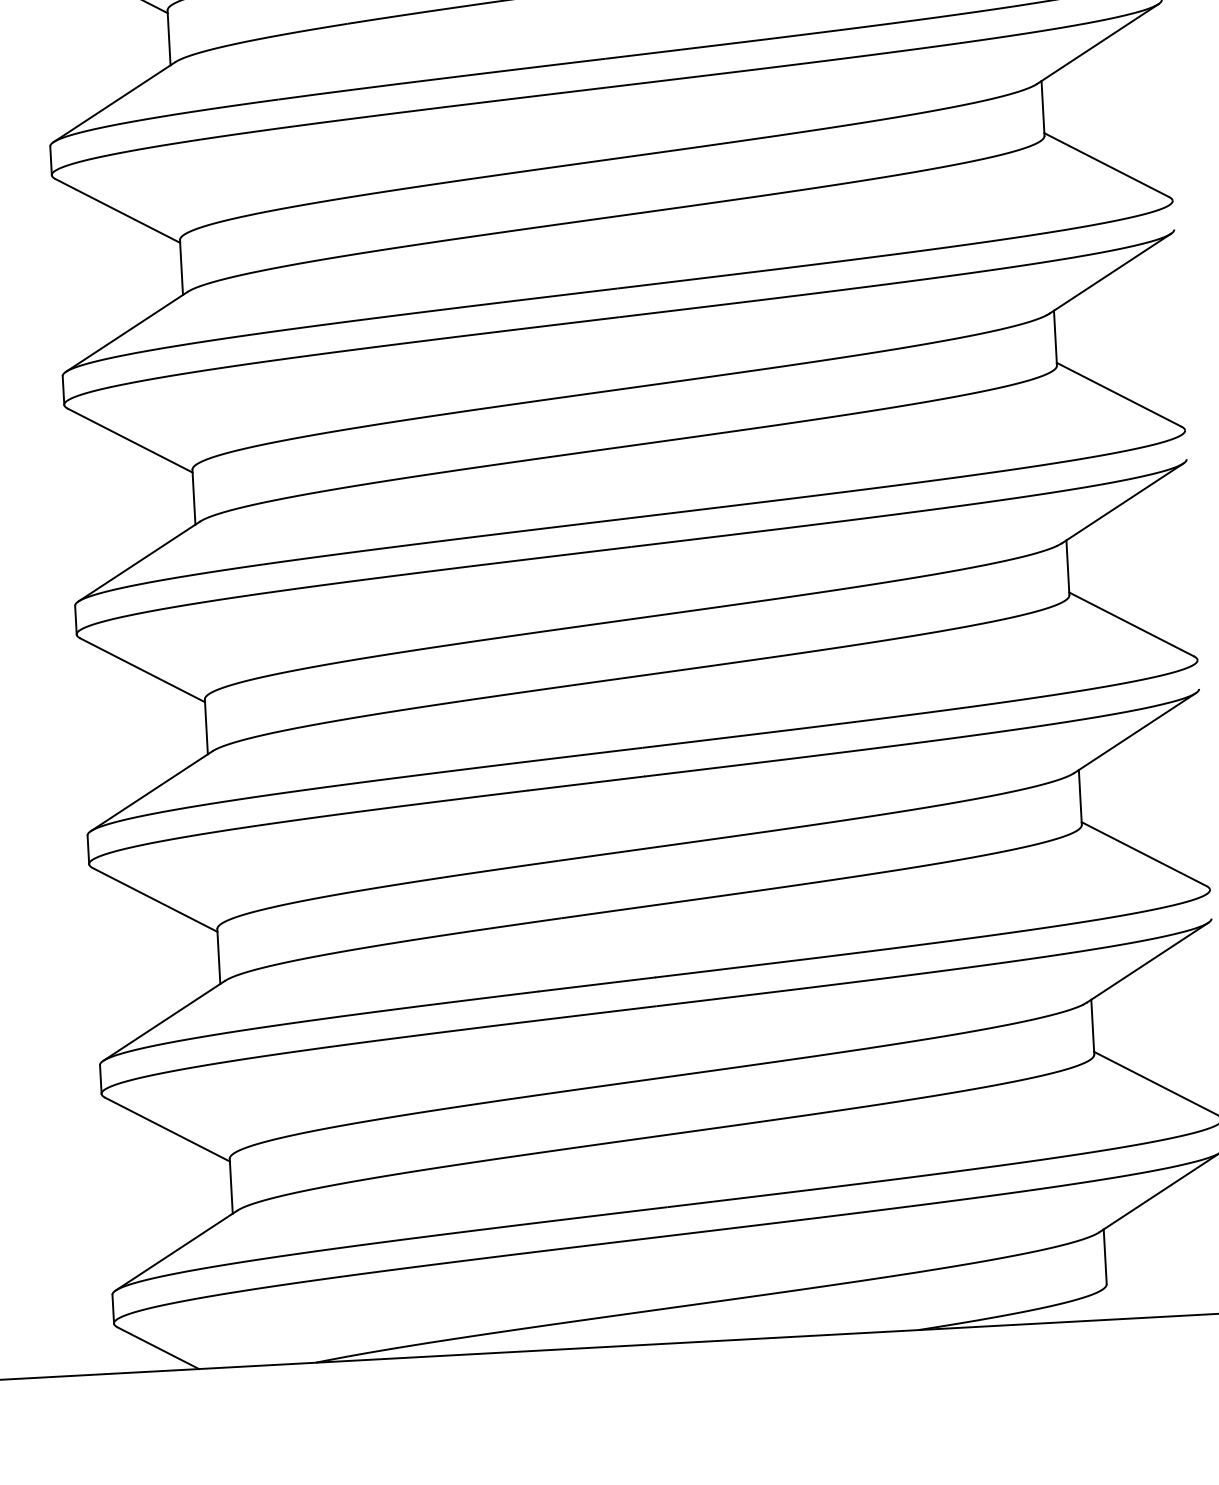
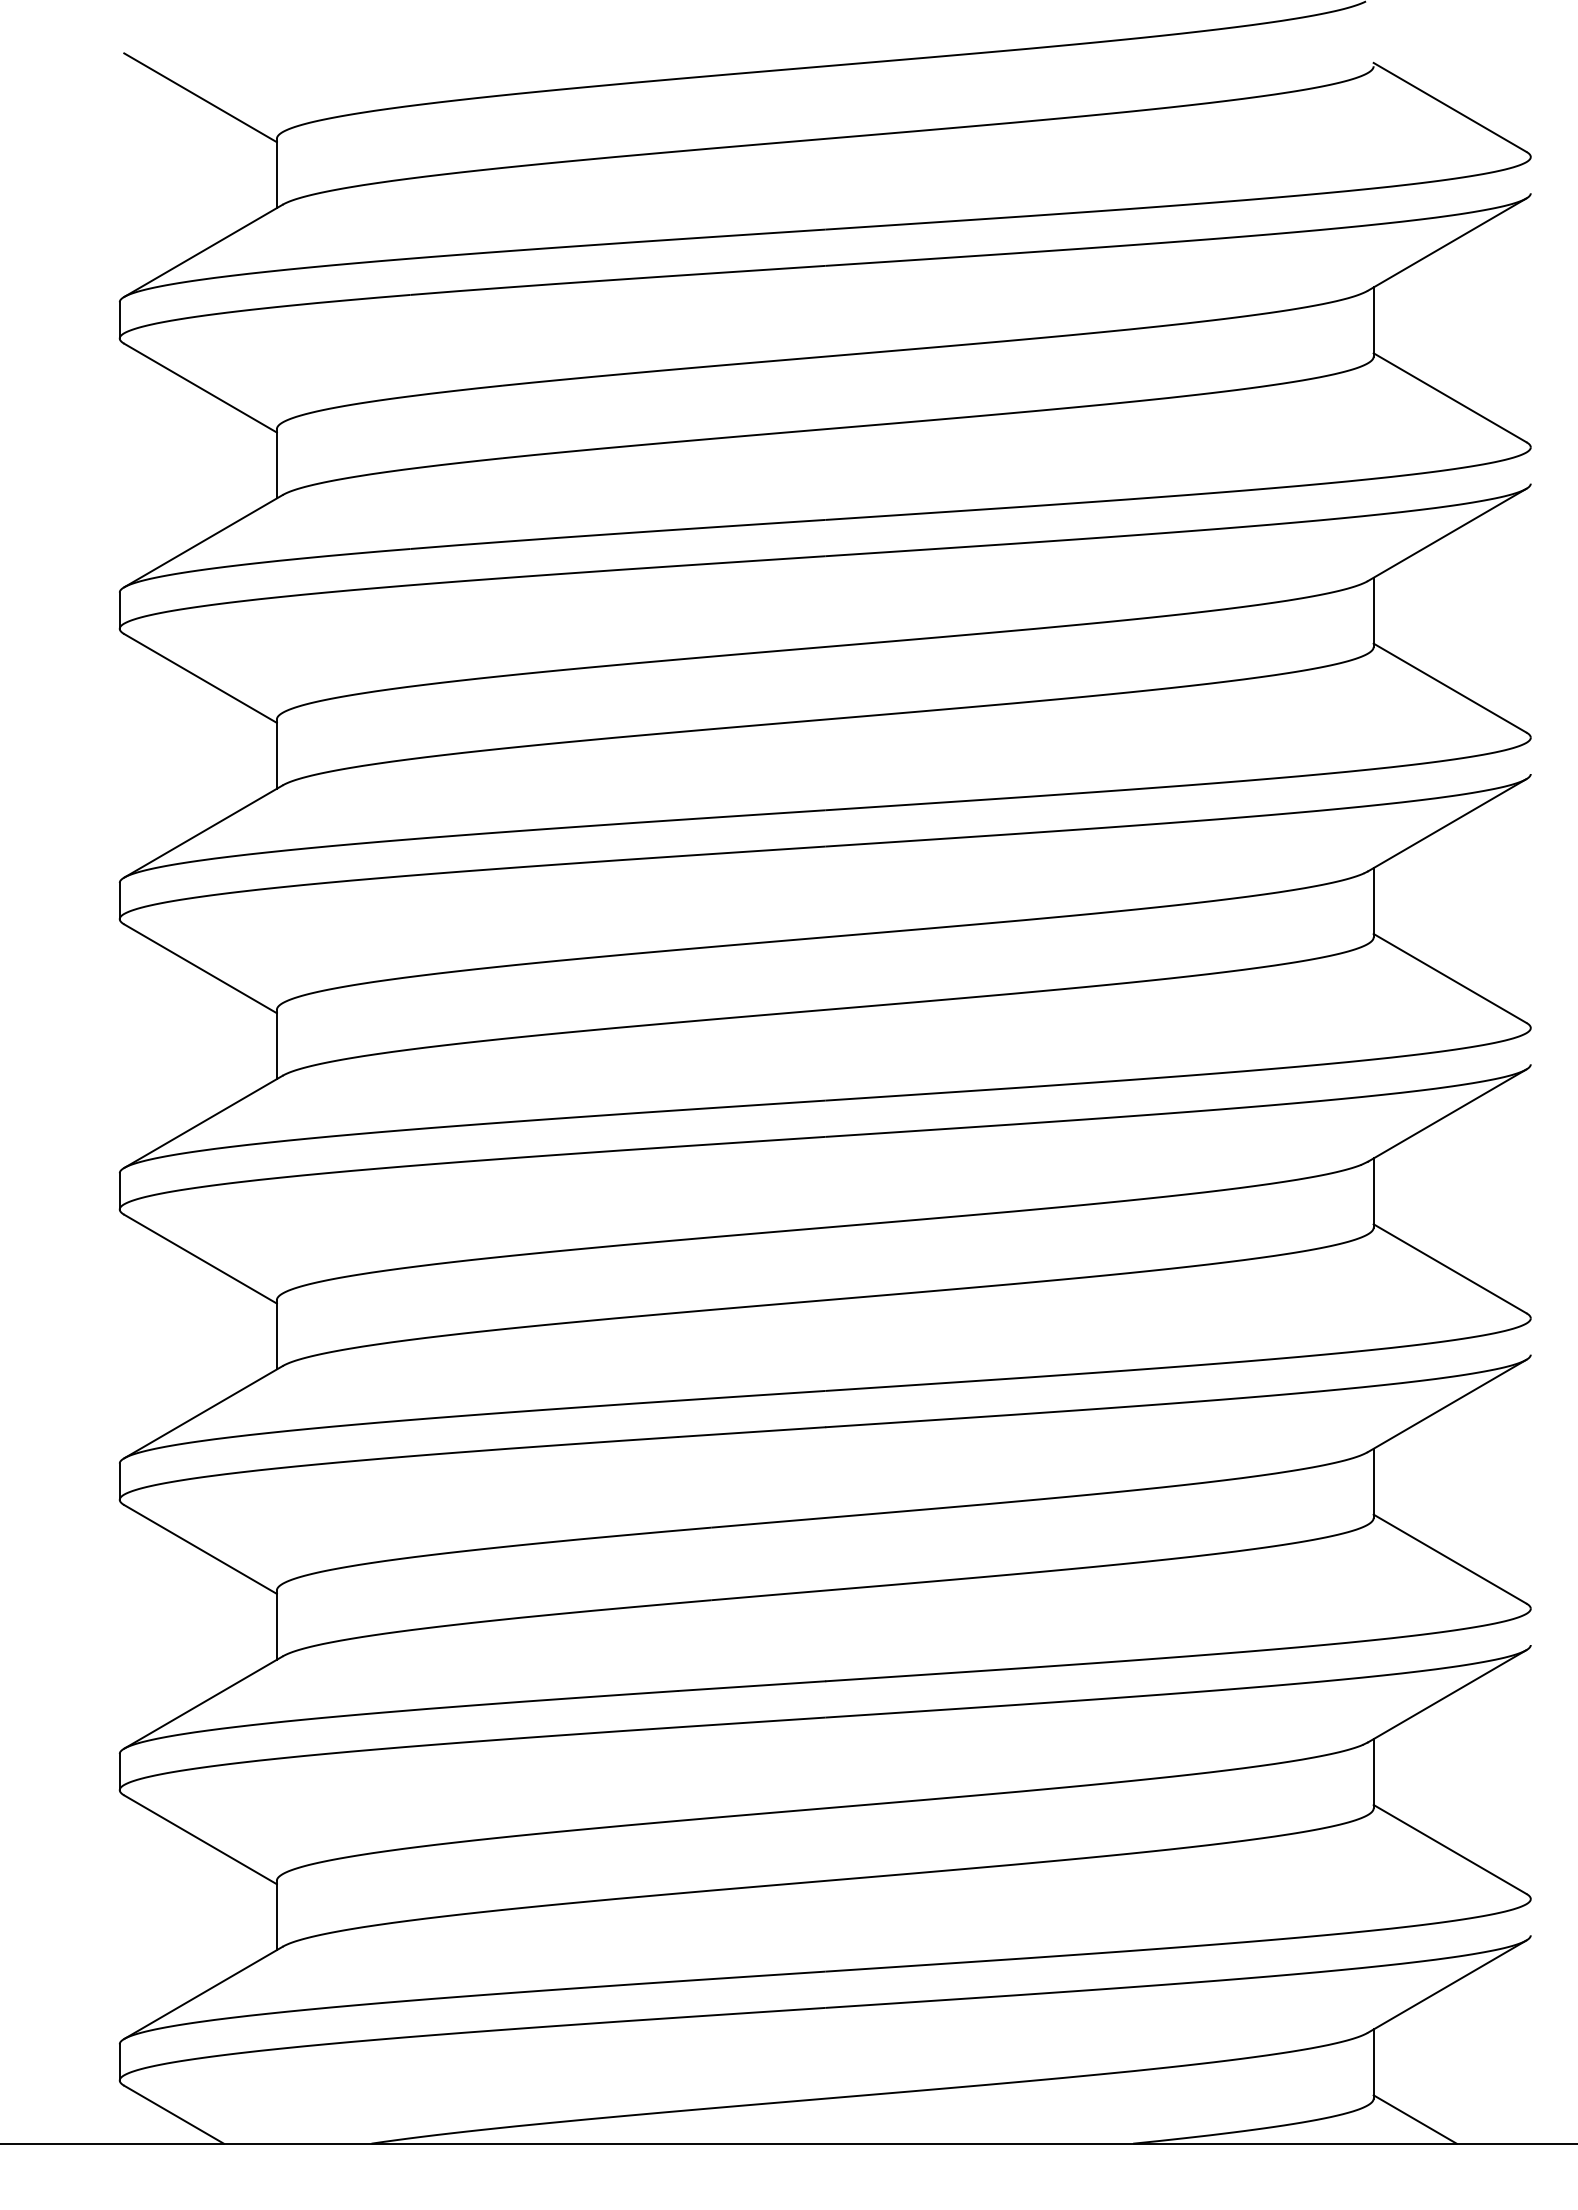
line: (1139, 1298) -> (1414, 2119), added

